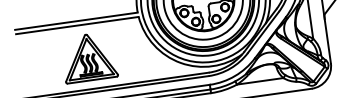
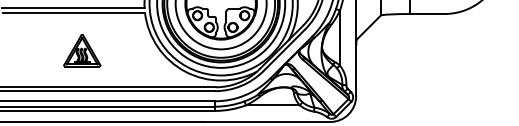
part: (89, 57) -> (82, 50), size x0.6

